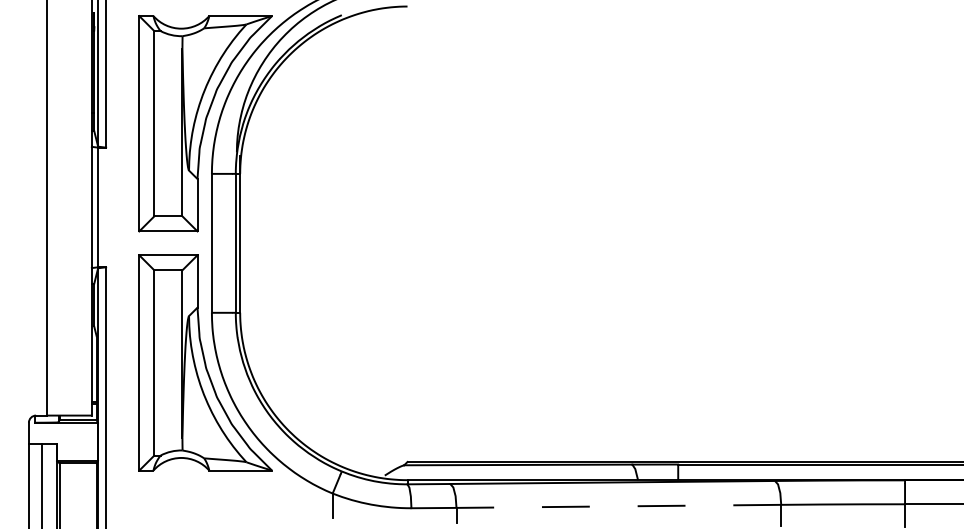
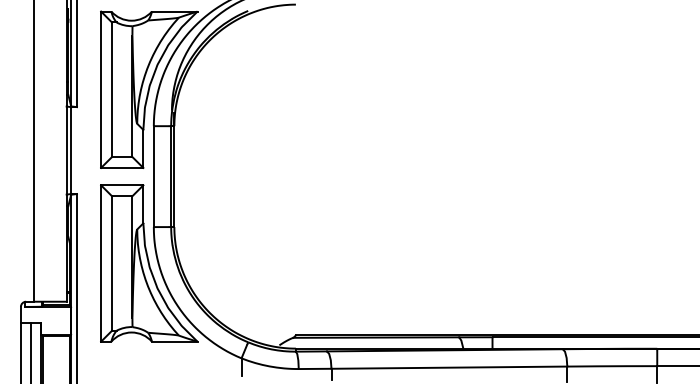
line: (618, 506) -> (449, 367), dashed -> solid

